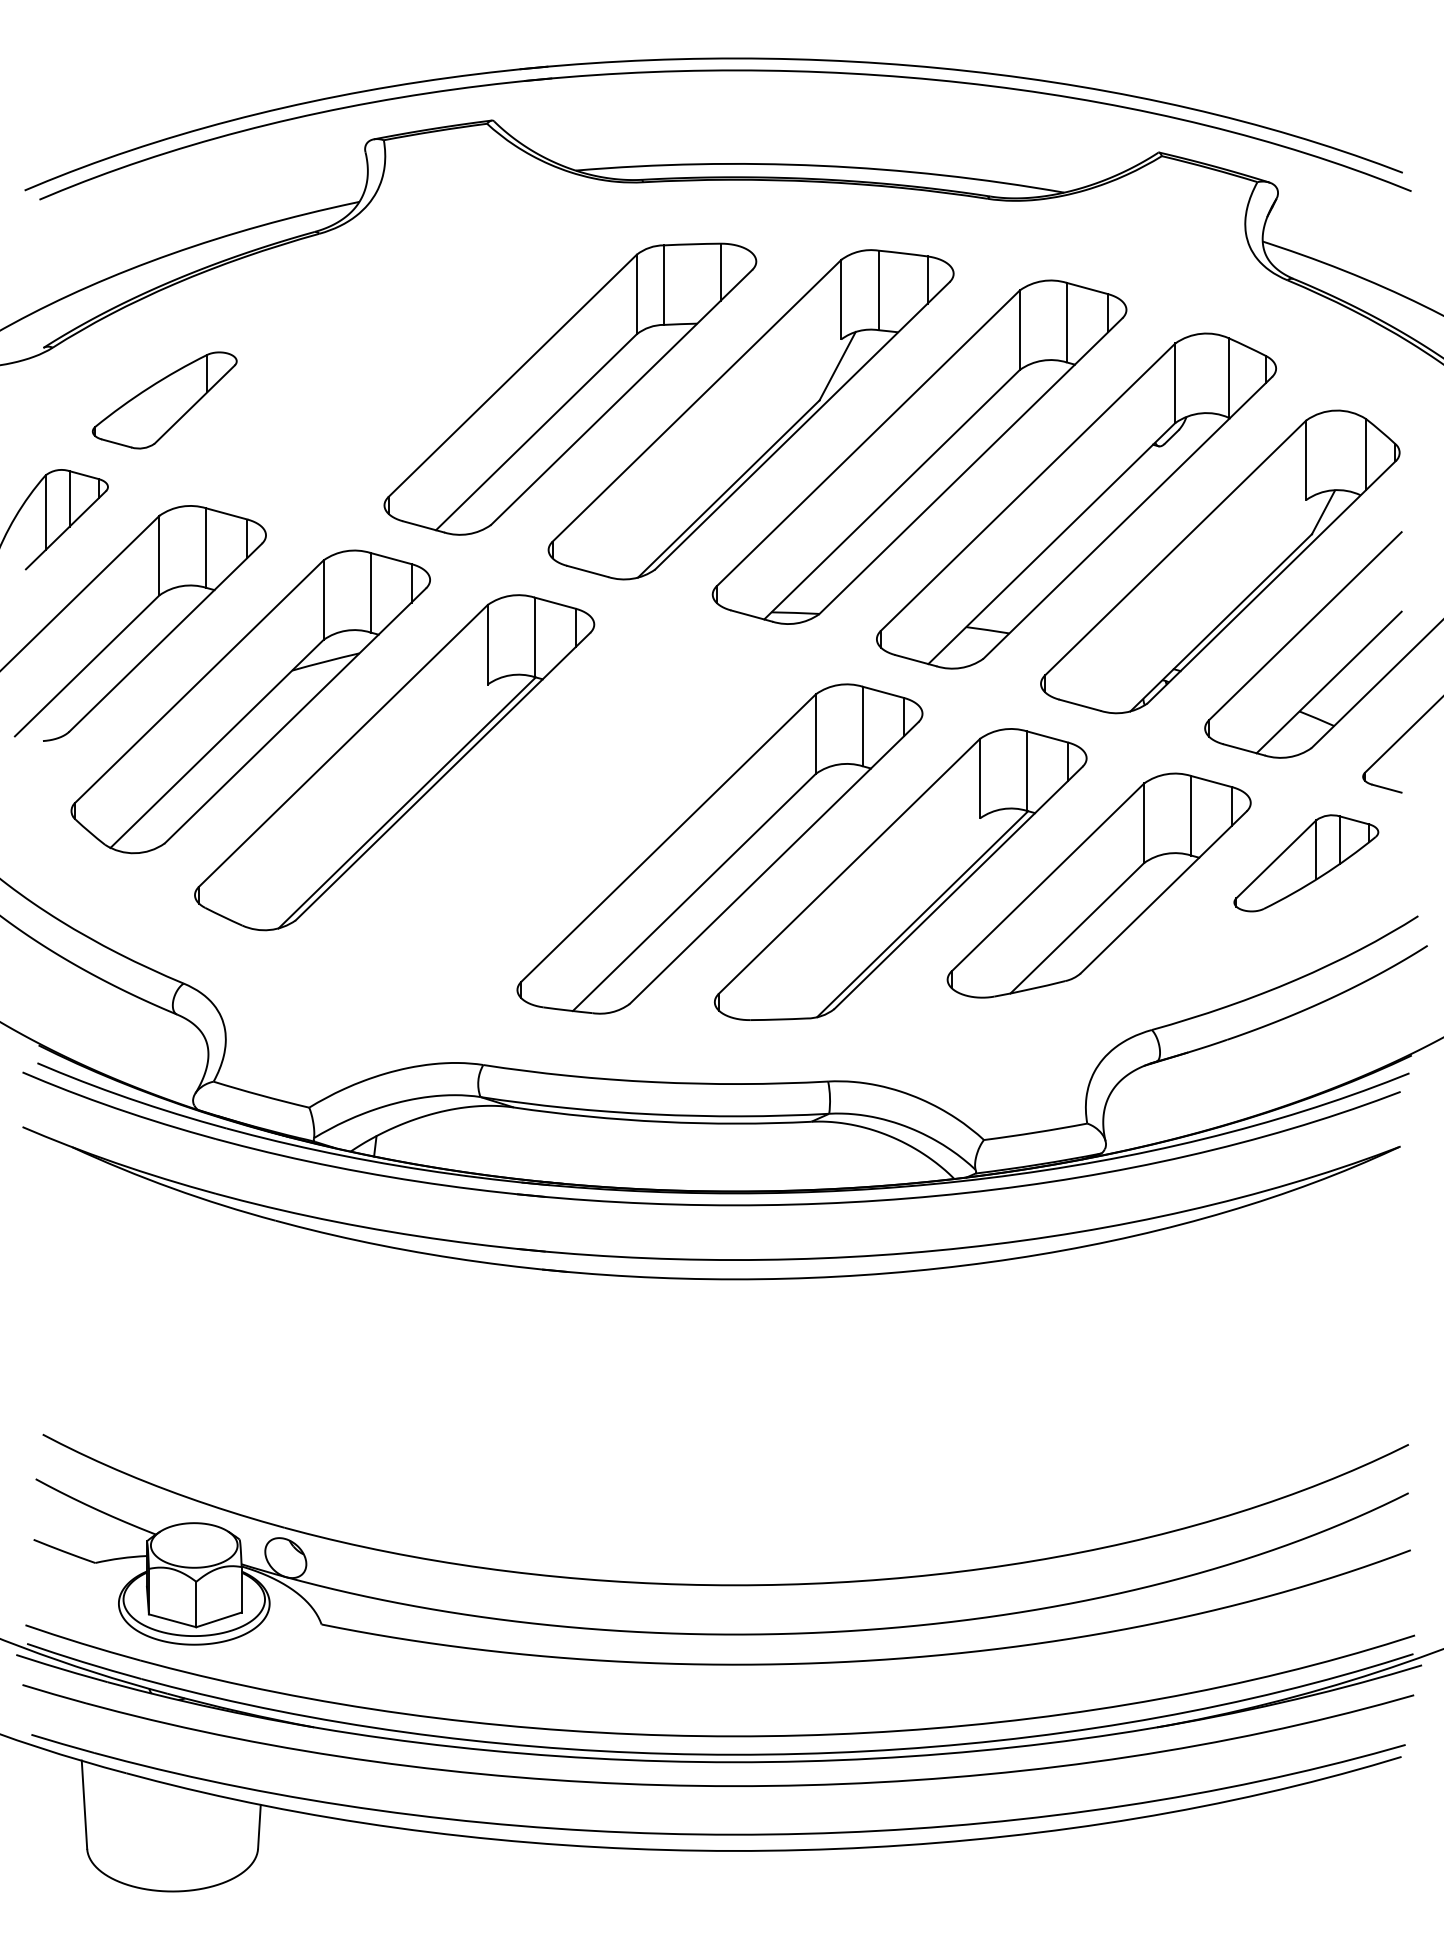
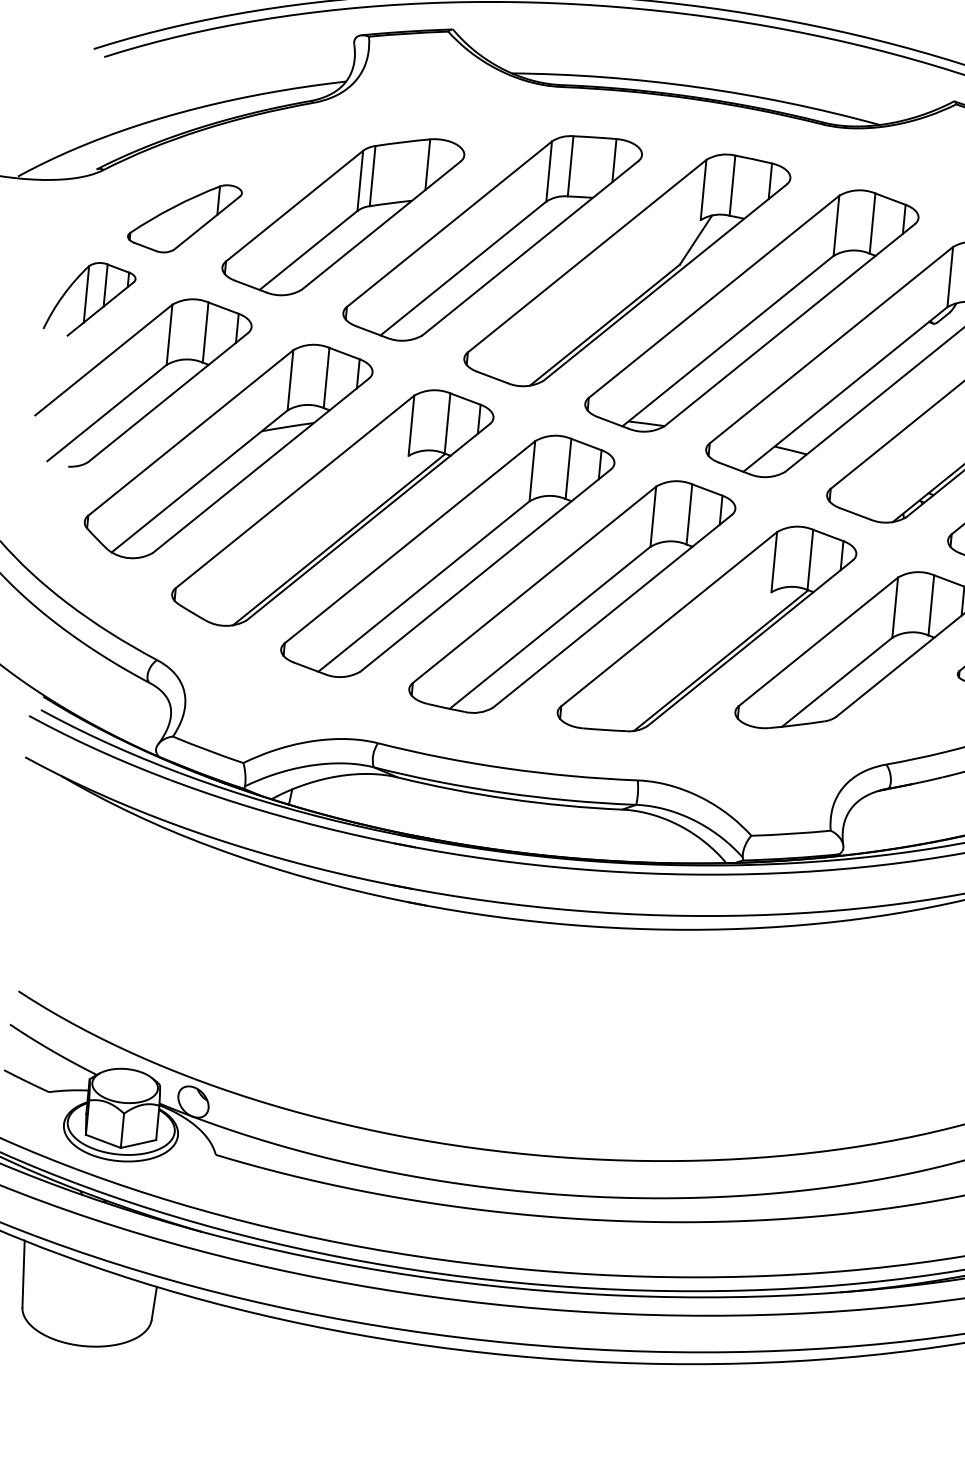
part: (371, 378) -> (342, 216), added
part: (551, 811) -> (447, 556), added

